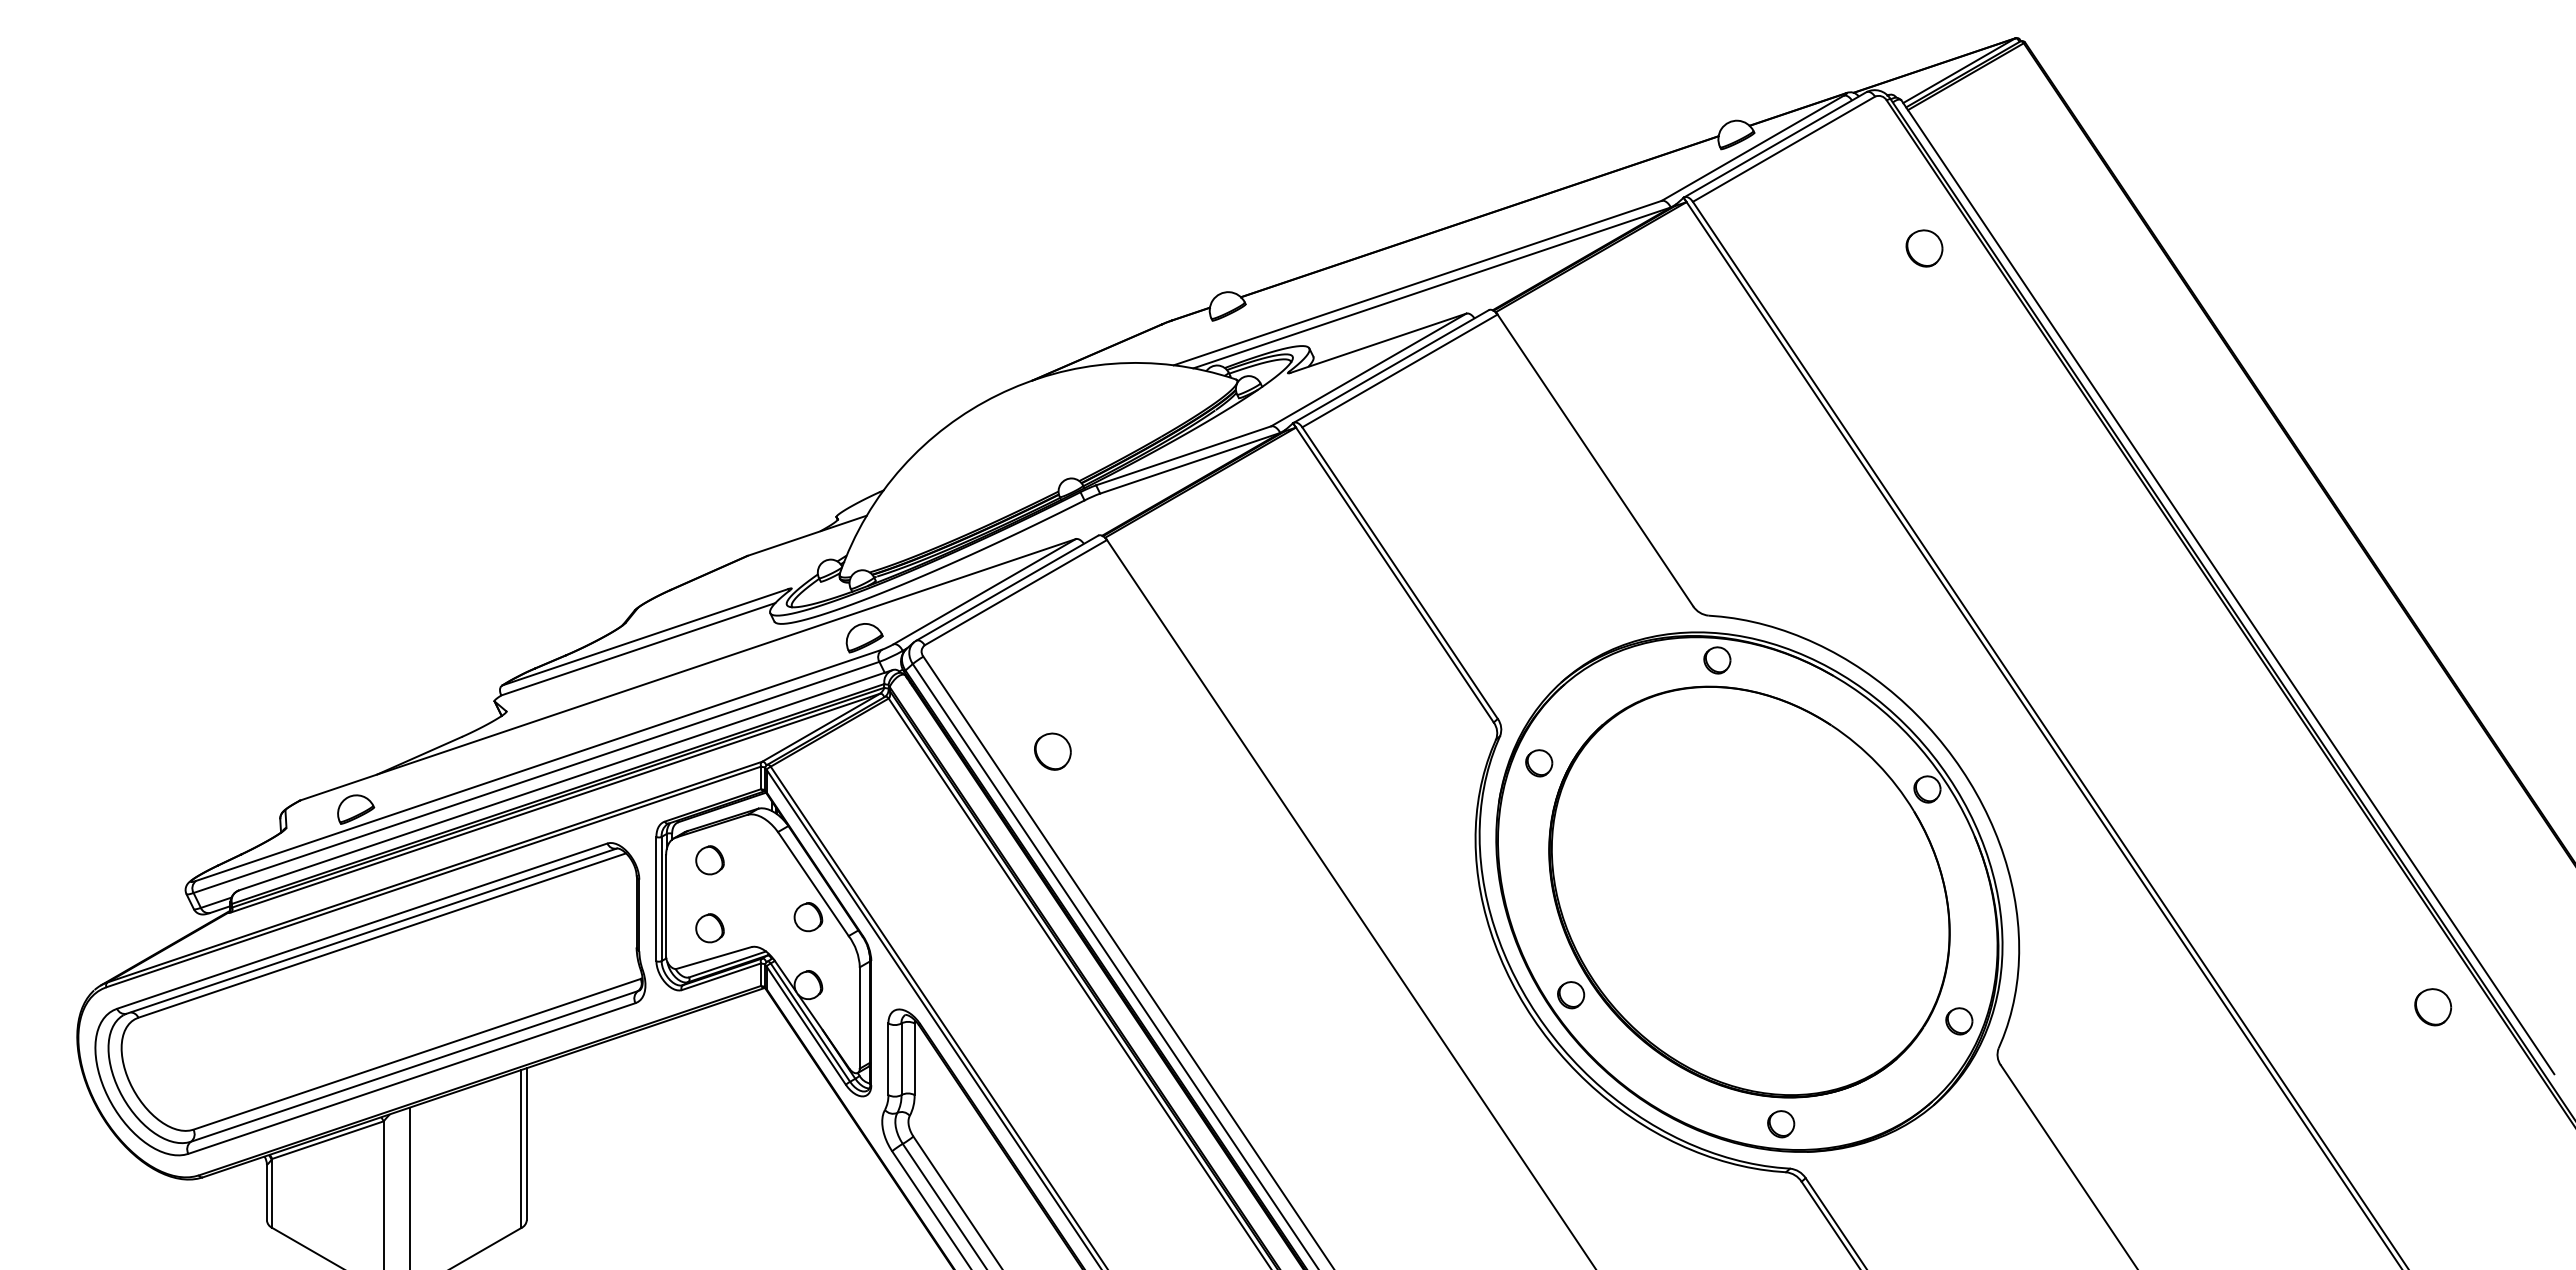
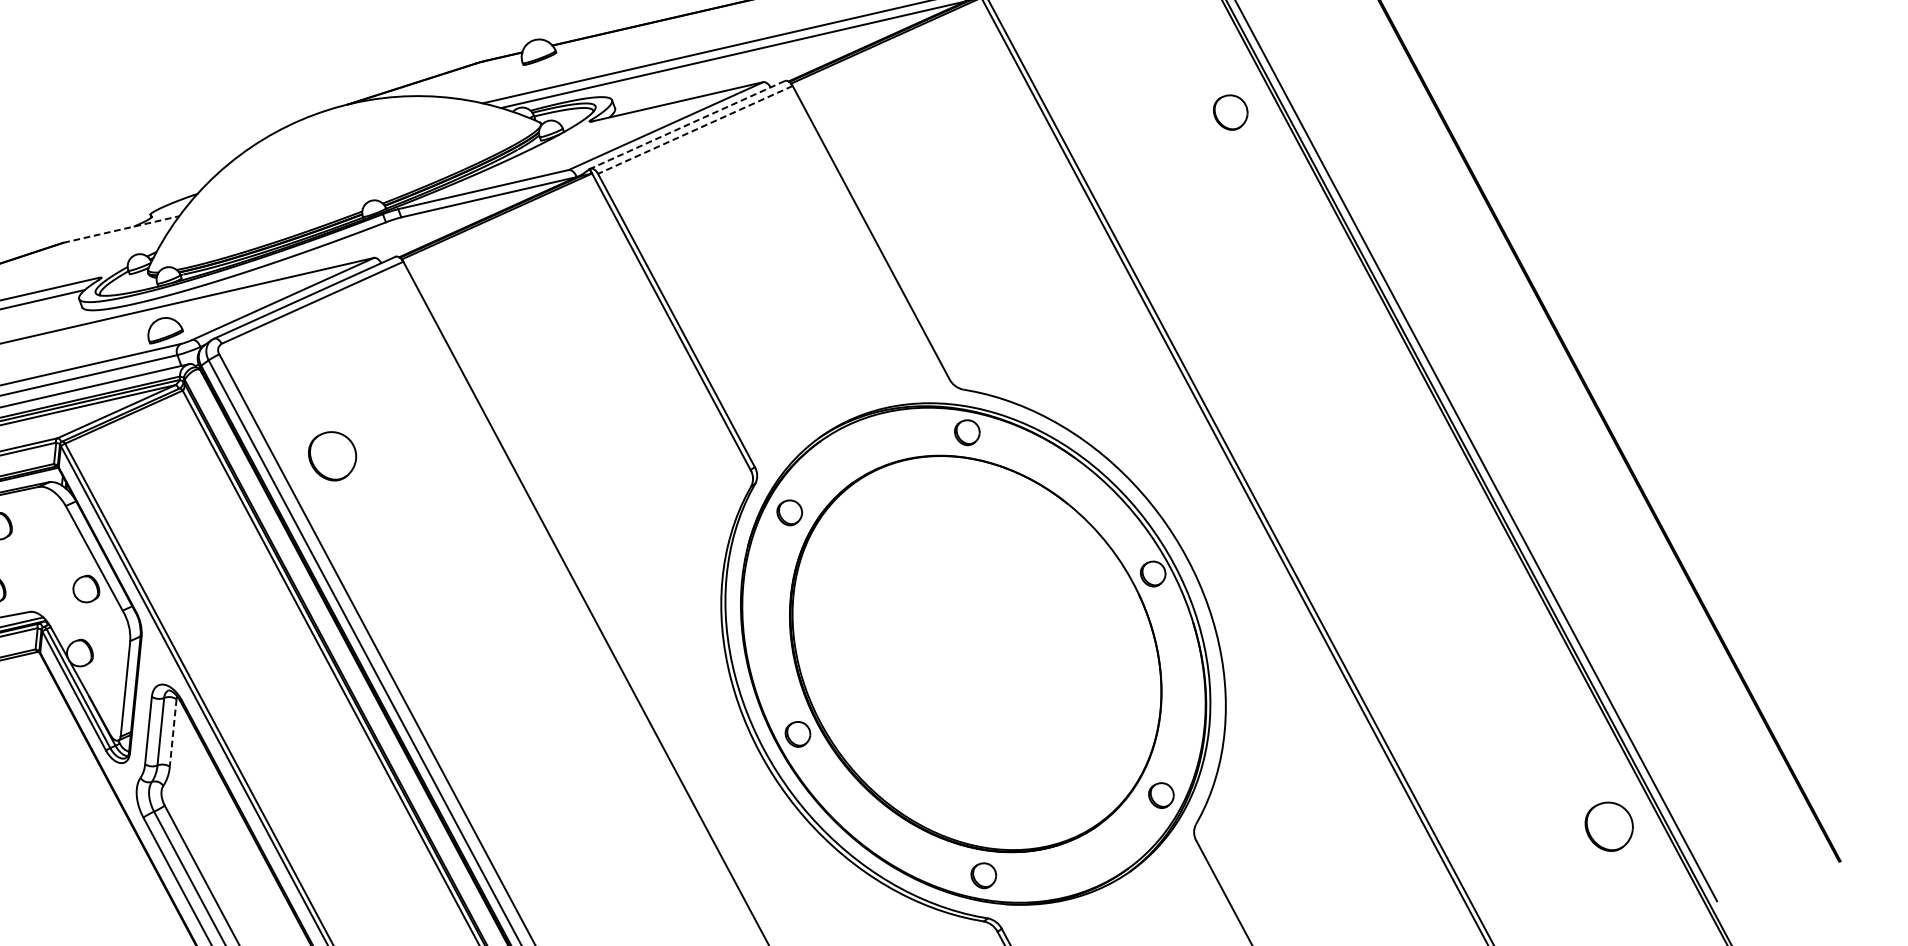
part: (1924, 248) -> (1230, 112), moved
line: (1391, 366) -> (687, 124), solid -> dashed
line: (1399, 370) -> (694, 129), solid -> dashed
line: (807, 535) -> (121, 229), solid -> dashed
part: (1052, 751) -> (332, 455), size x1.4
part: (2433, 1007) -> (1609, 827), size x1.4
line: (914, 1059) -> (173, 733), solid -> dashed

